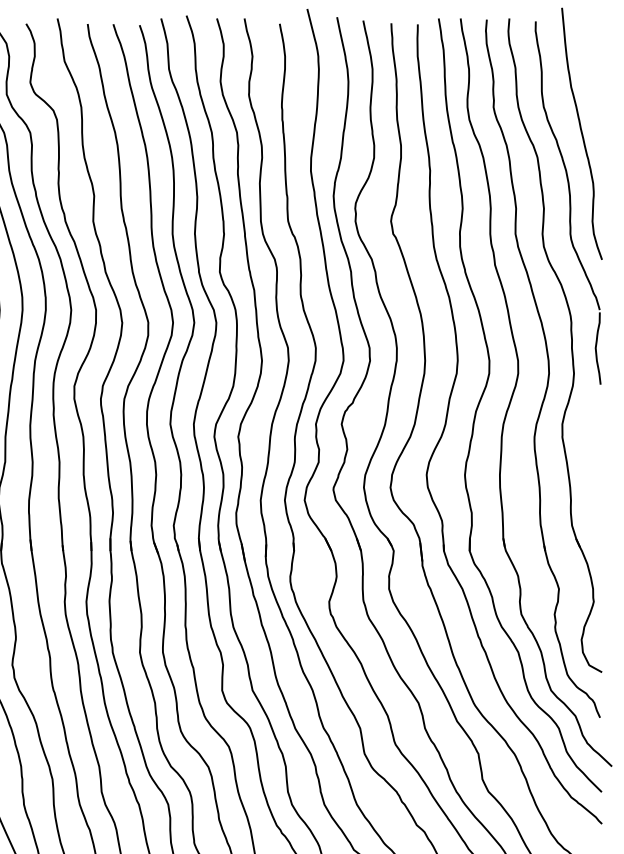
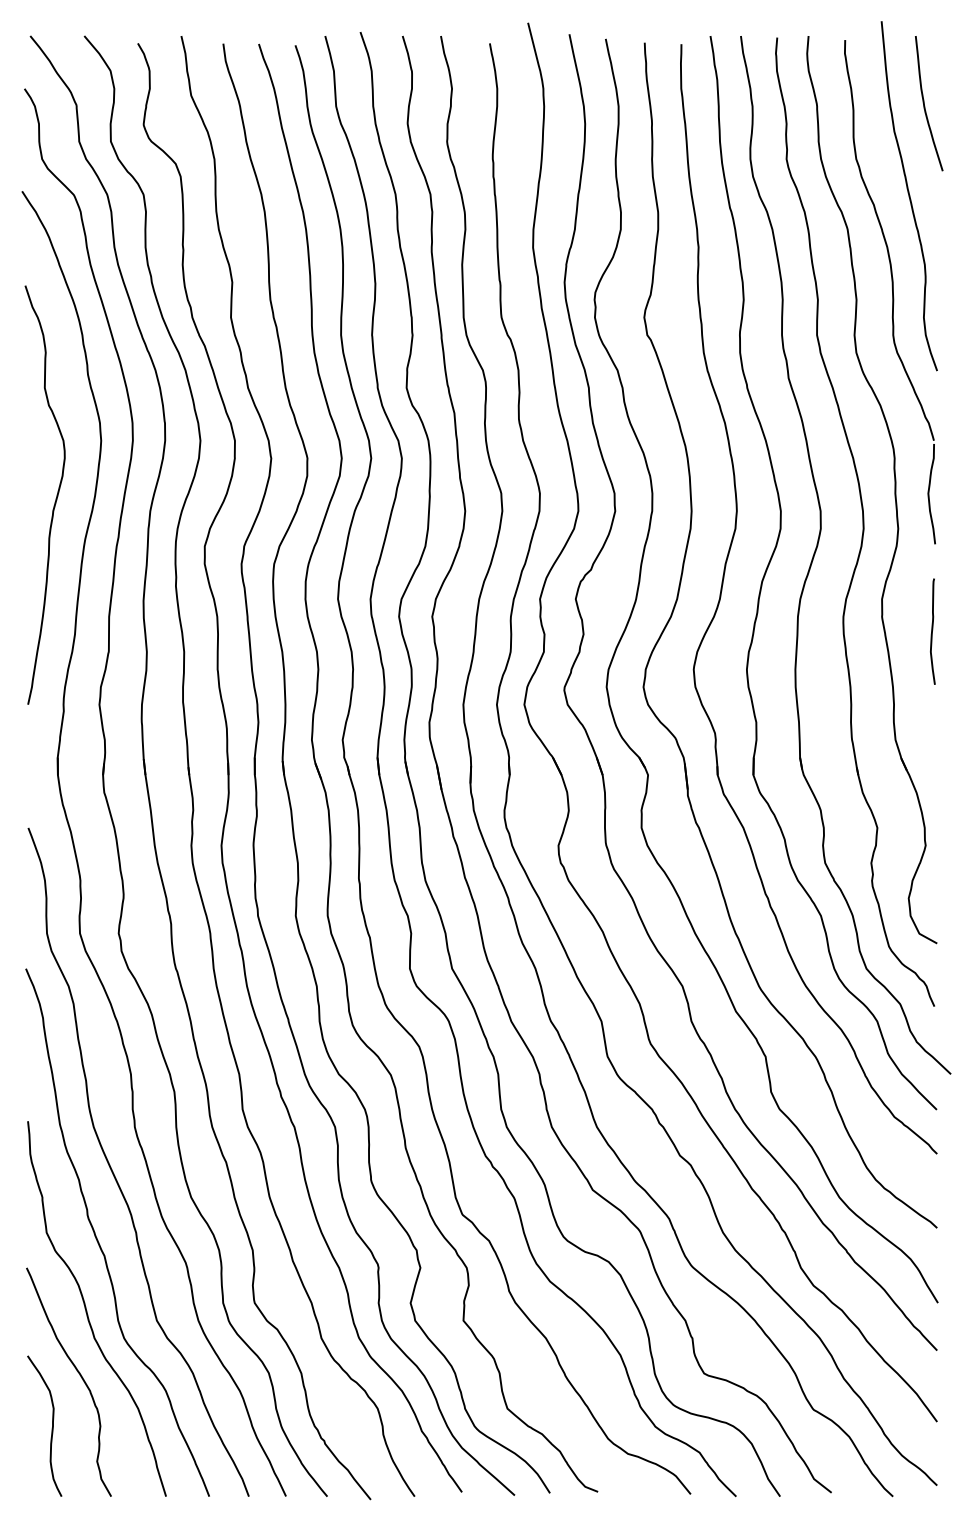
curve: (592, 67) -> (924, 103), added
curve: (598, 447) -> (932, 631), added

